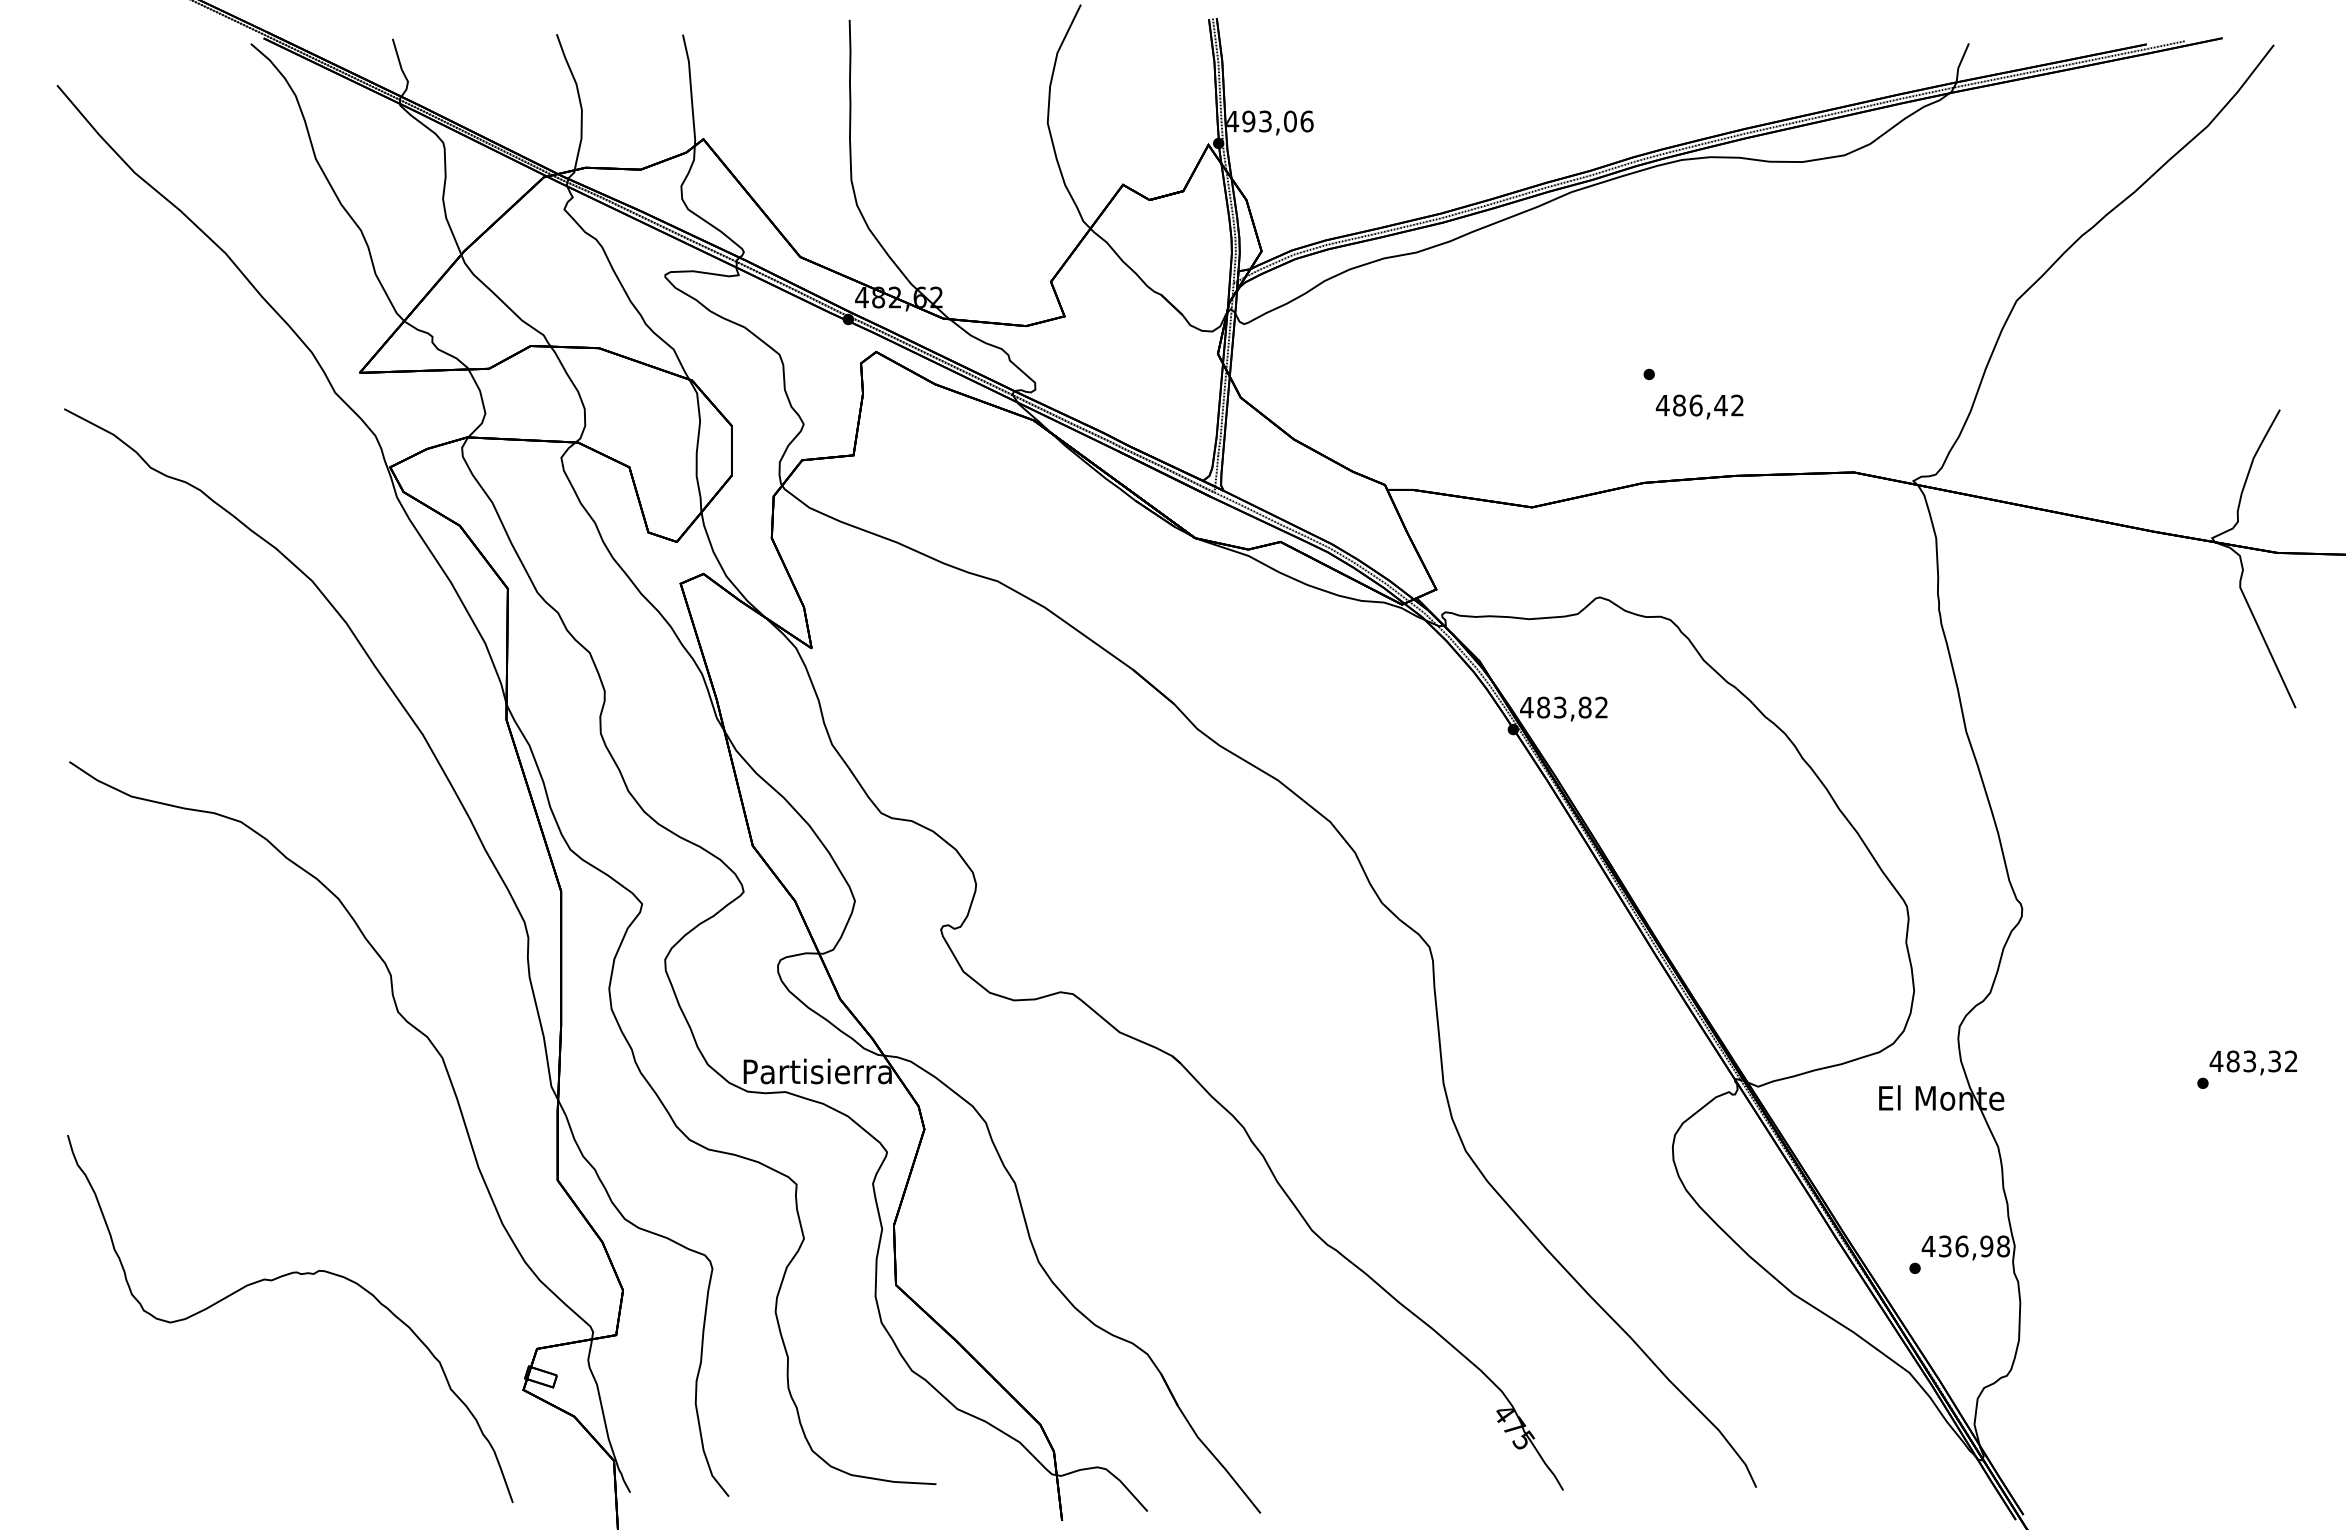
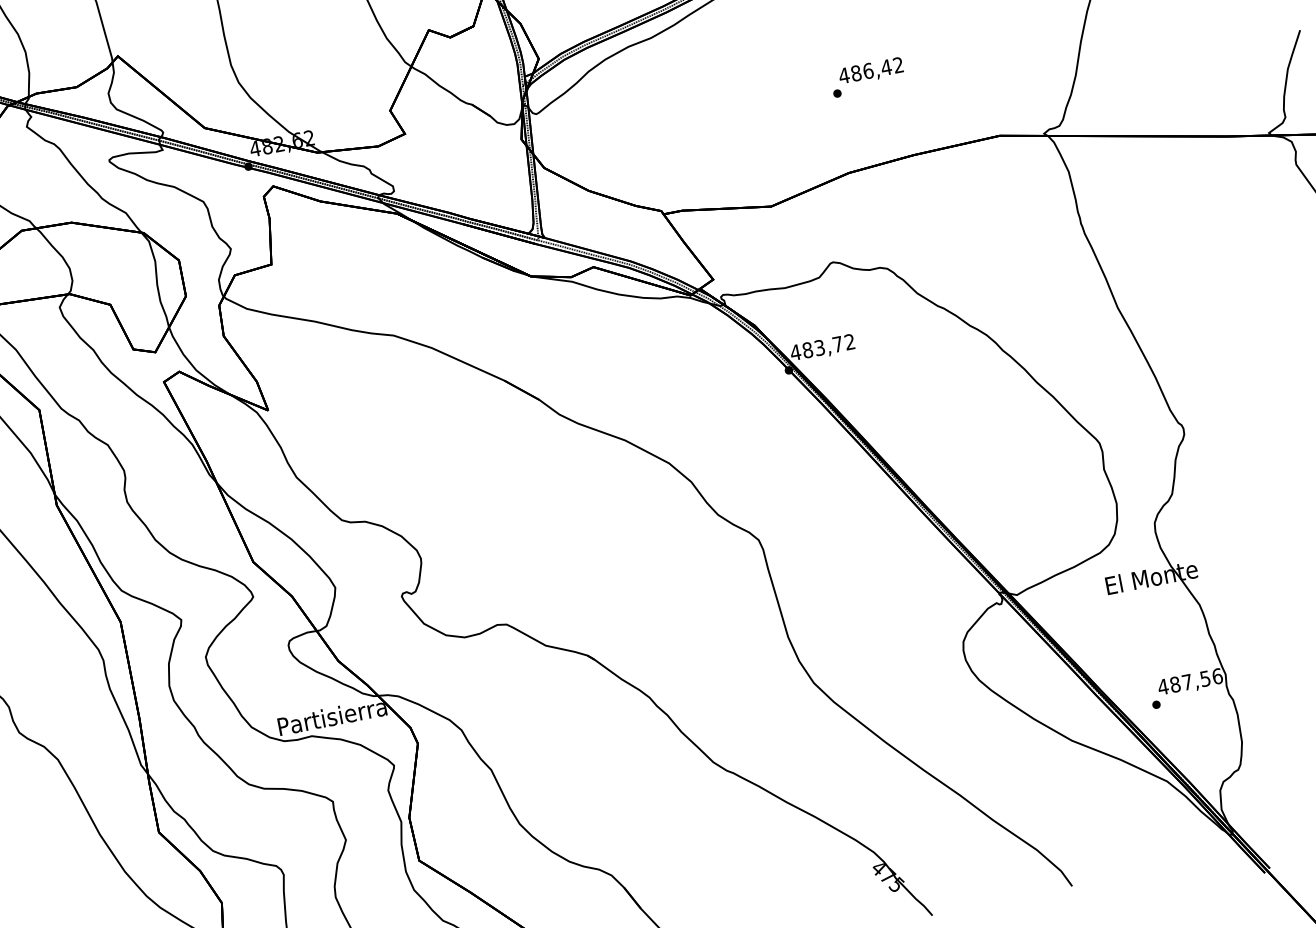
text: (1699, 406) -> (870, 71), moved
text: (1584, 707) -> (837, 344), 483,82 -> 483,72
text: (1974, 1246) -> (1196, 680), 436,98 -> 487,56

